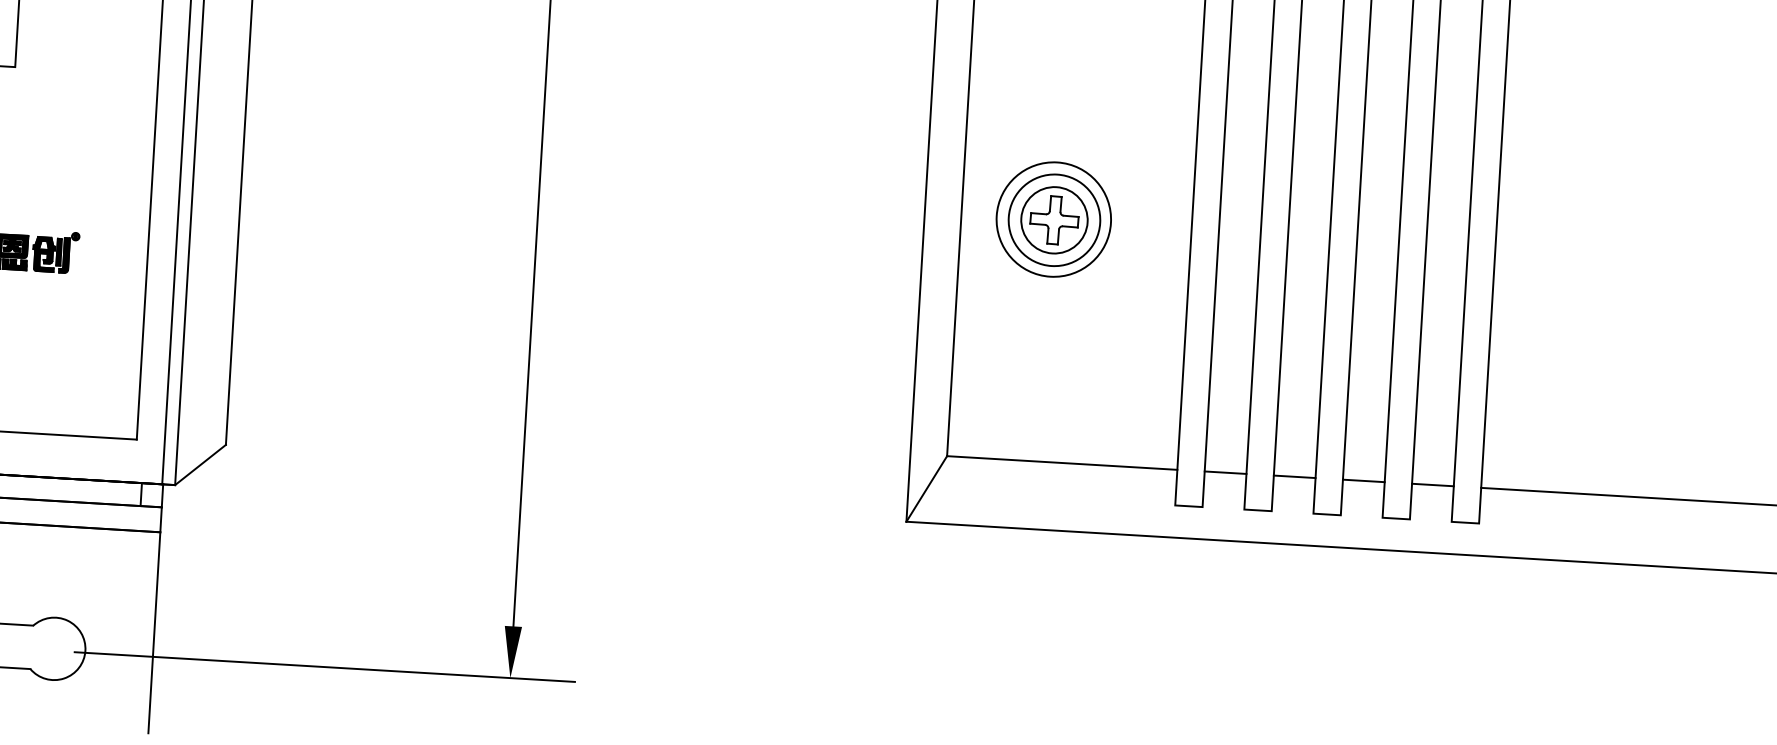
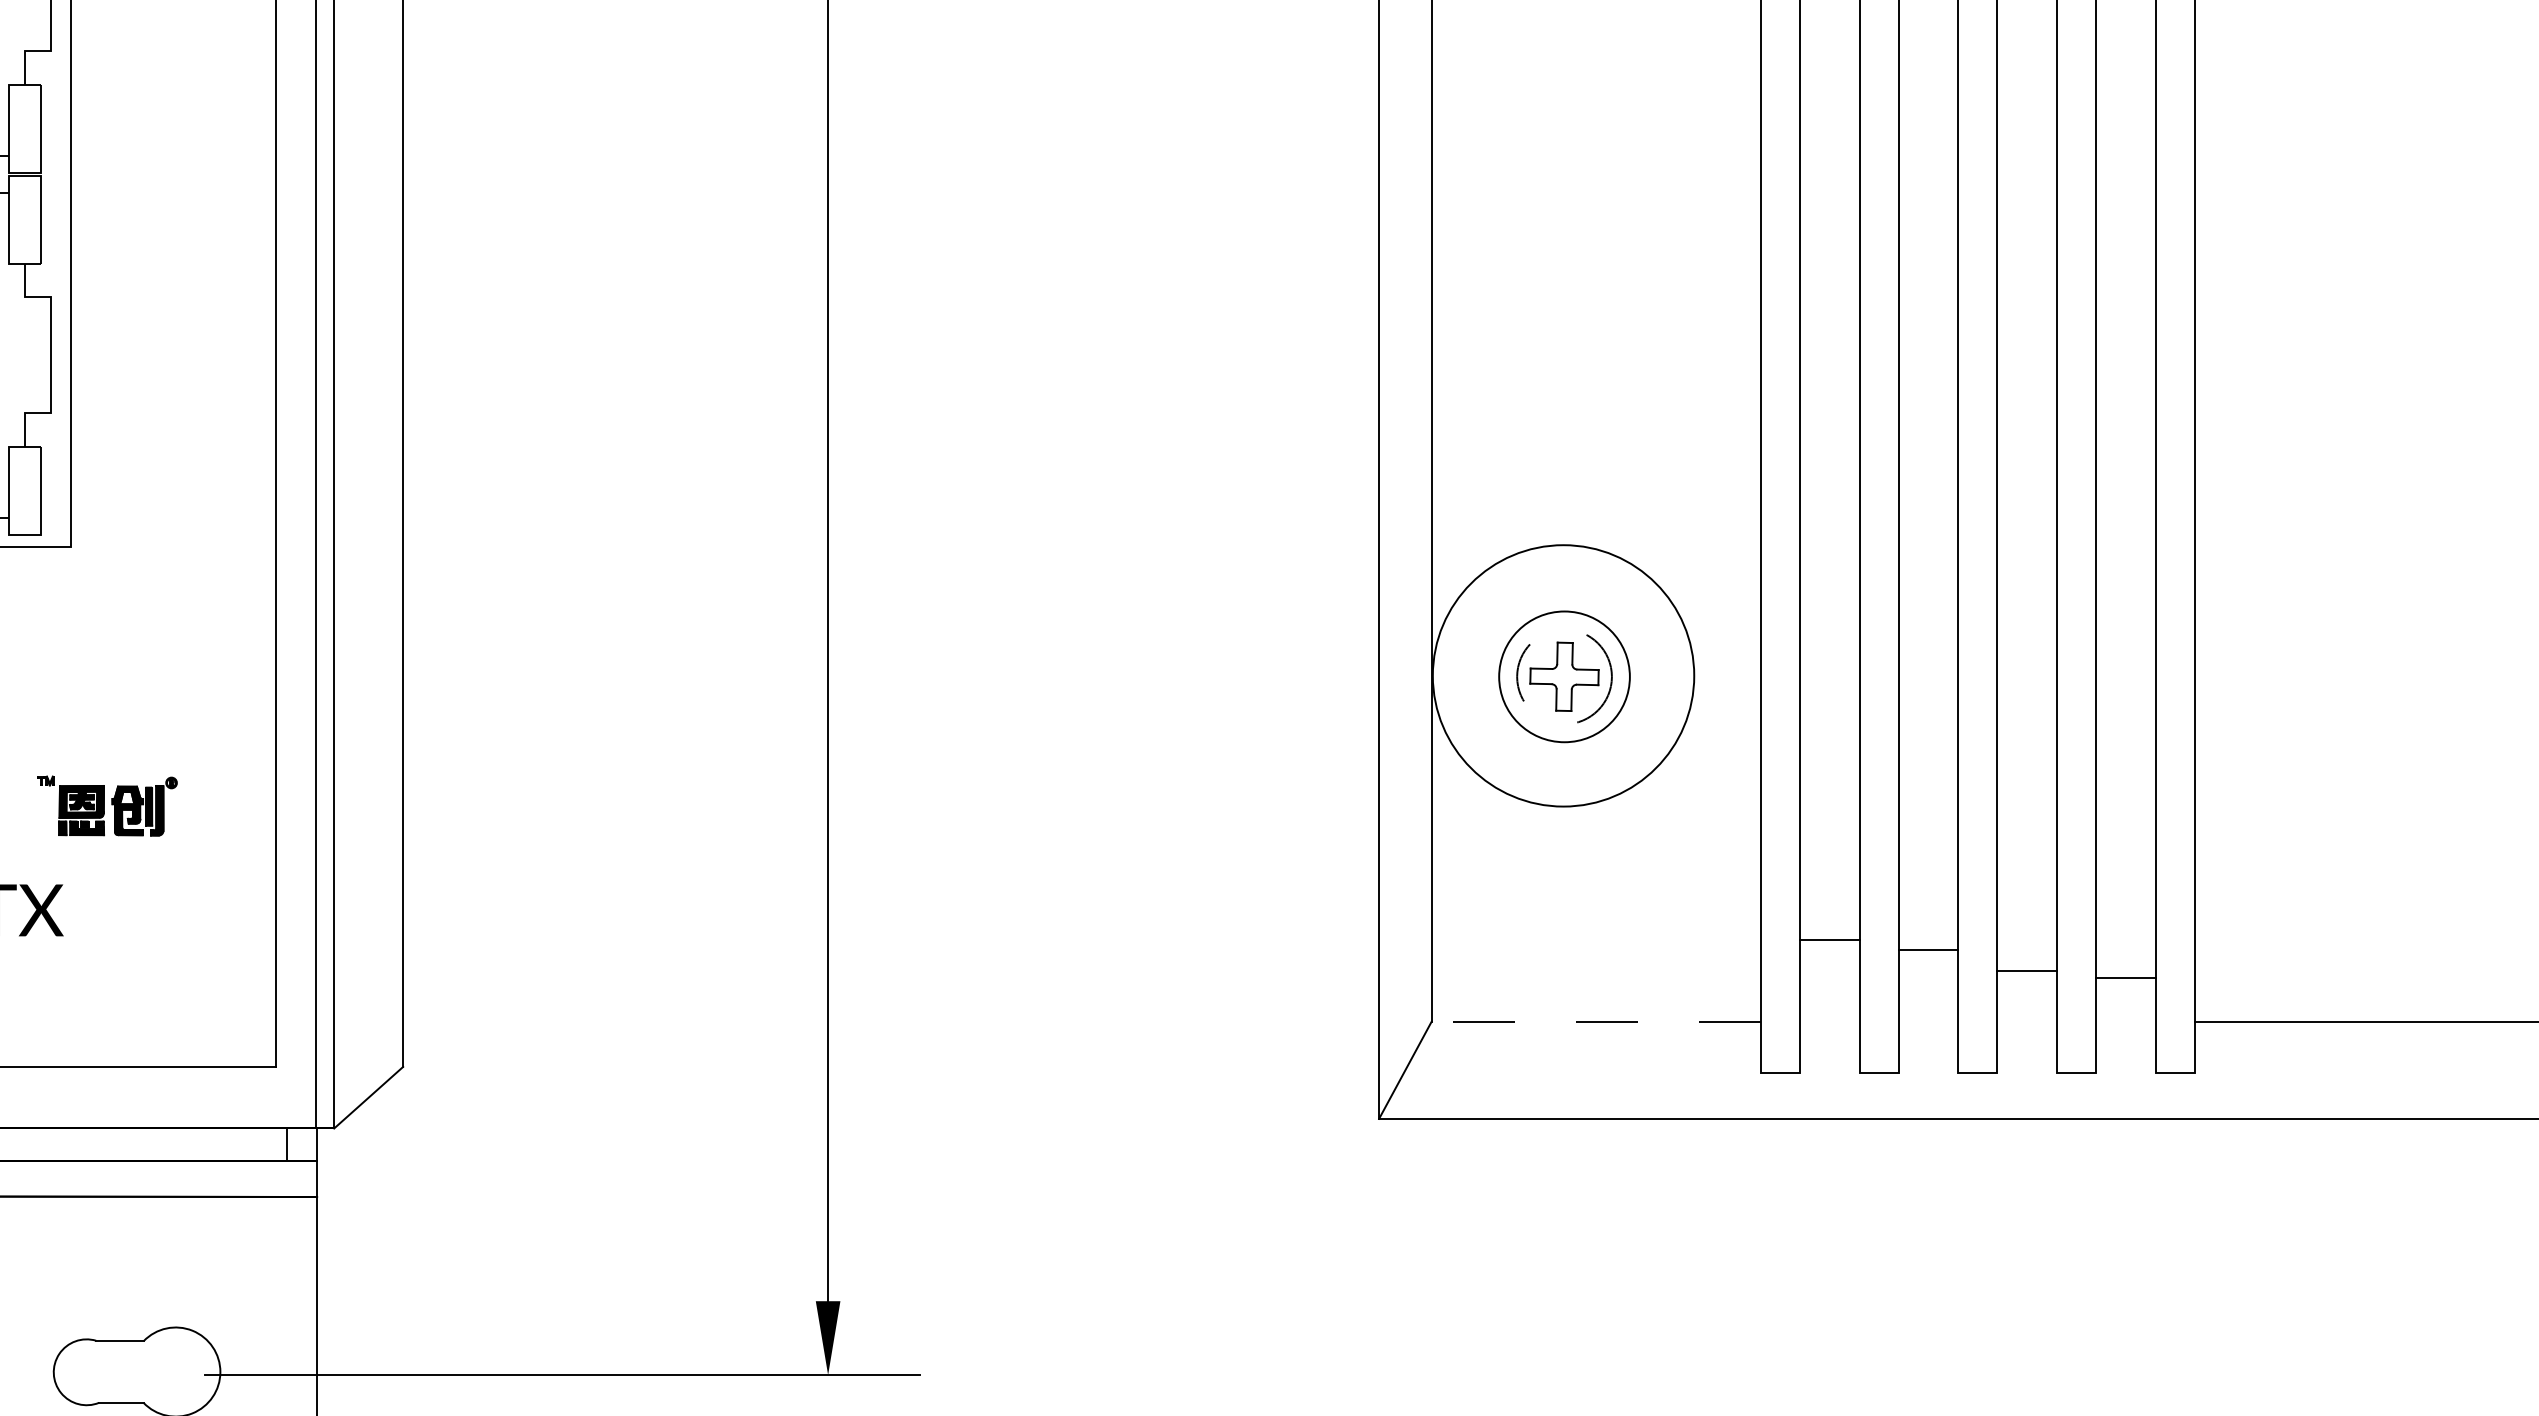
circle: (1053, 219) -> (1563, 675), size x1.6
circle: (1054, 220) -> (1564, 676), solid -> dashed
line: (1062, 462) -> (1596, 1021), solid -> dashed
line: (1225, 472) -> (1829, 939), moved
line: (1294, 476) -> (1928, 949), moved
line: (1363, 480) -> (2027, 970), moved
line: (1432, 484) -> (2125, 977), moved

